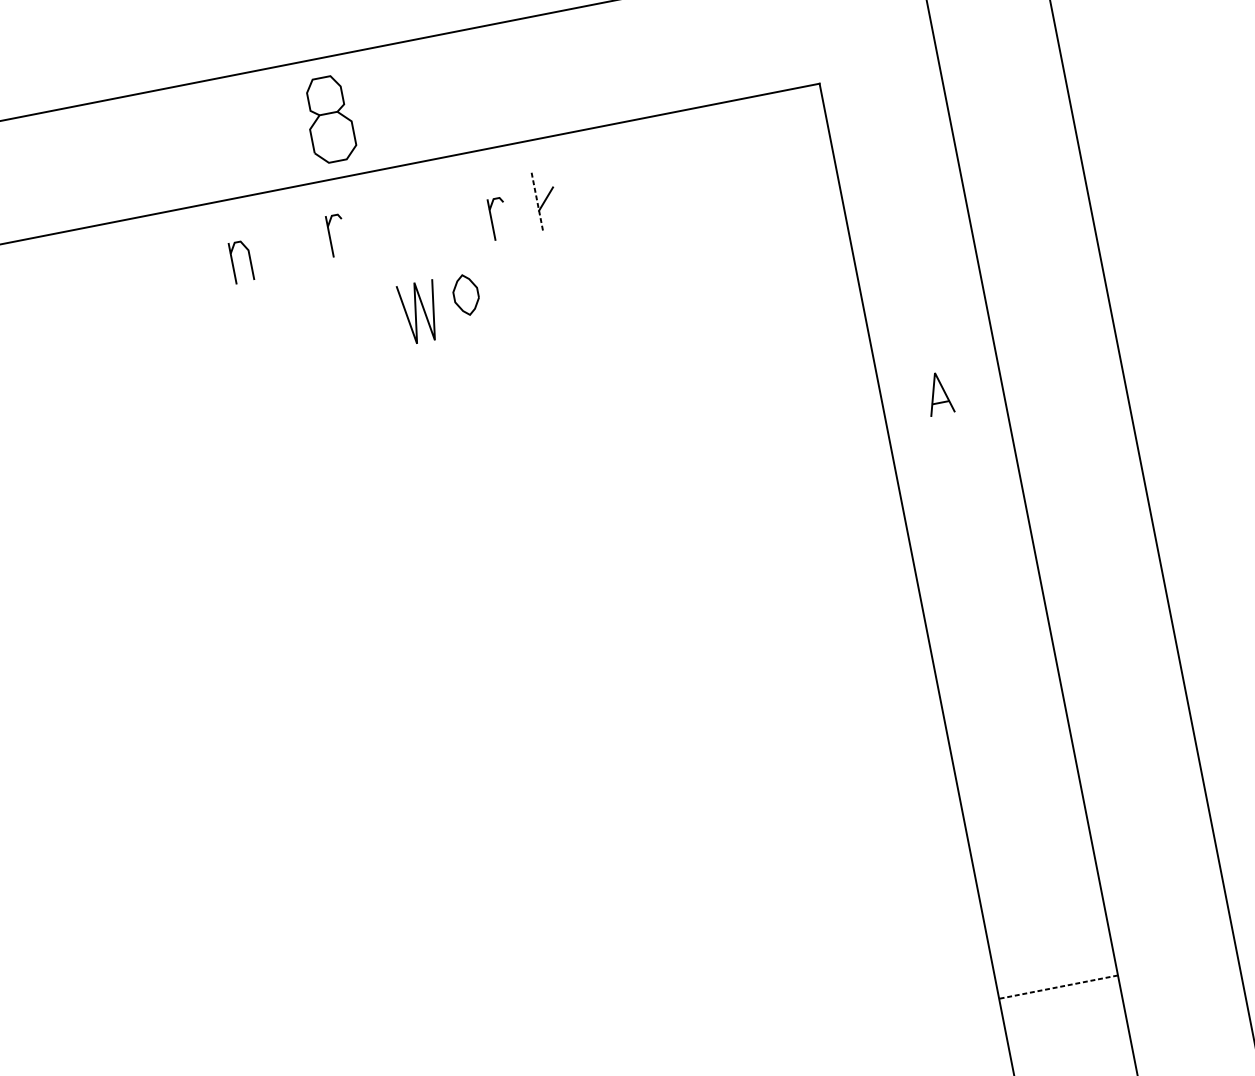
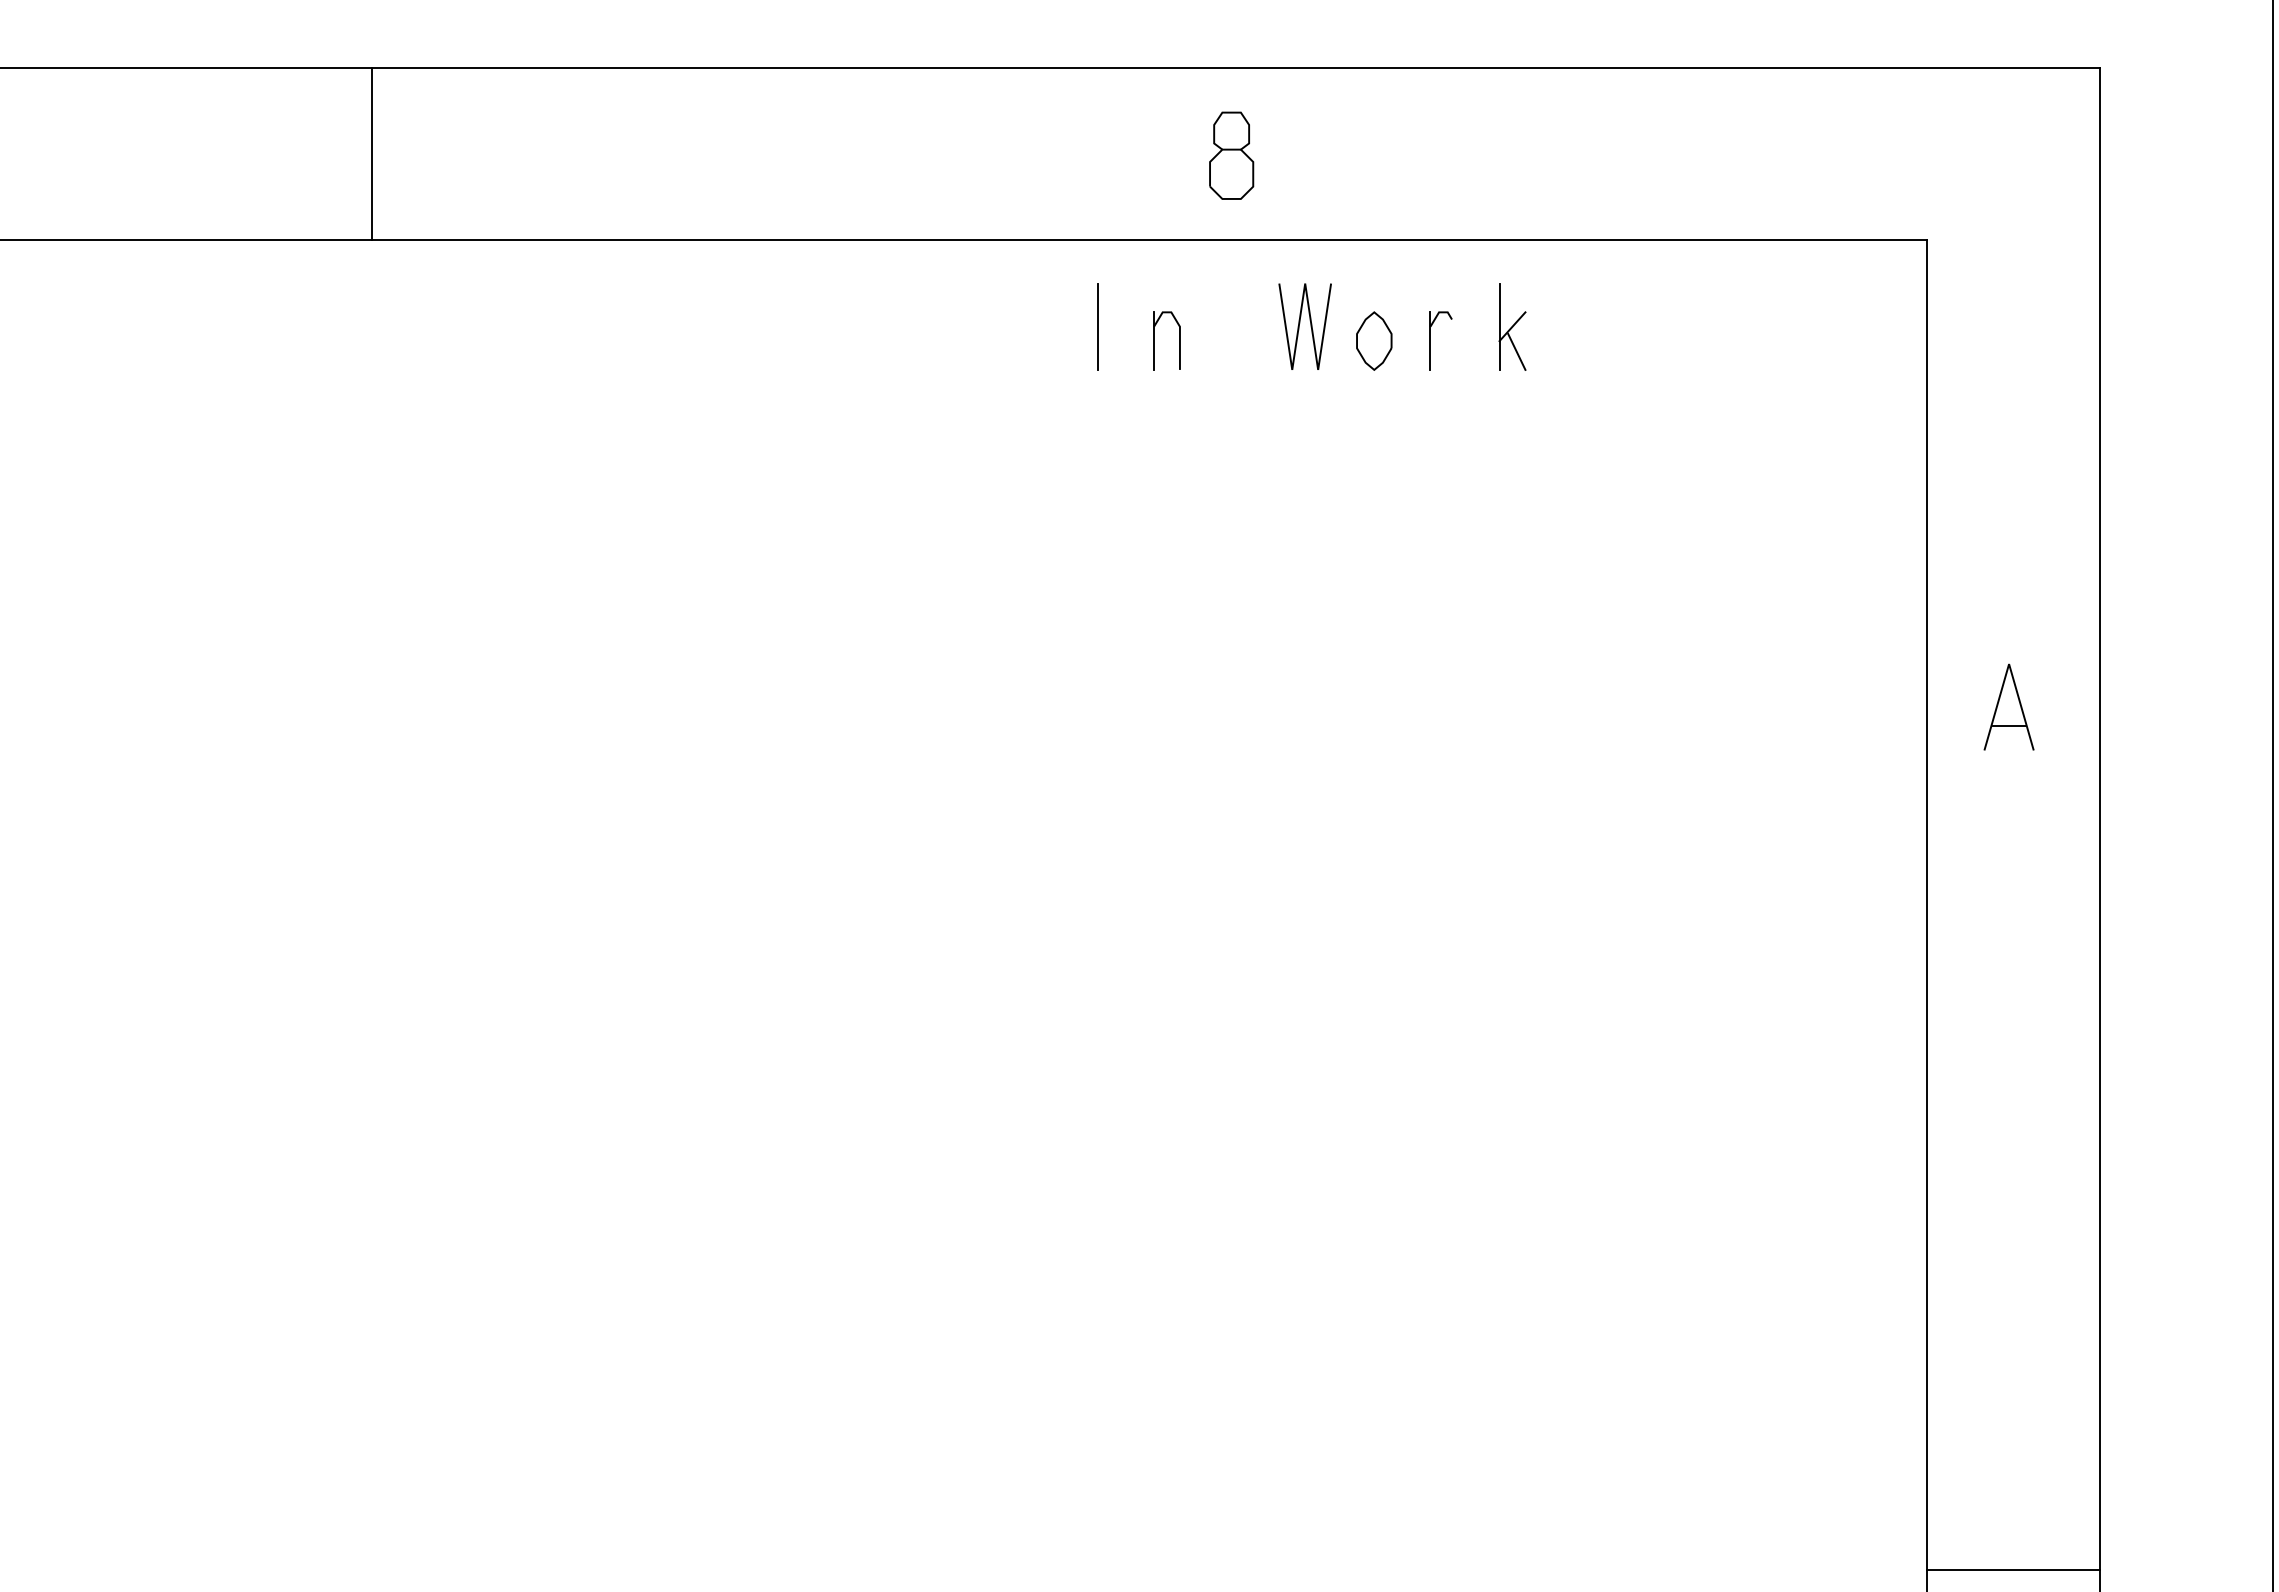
part: (329, 119) -> (1231, 155), size x0.71
line: (537, 200) -> (1499, 326), dashed -> solid
line: (552, 215) -> (1516, 351), added
part: (329, 236) -> (1199, 319), removed
line: (260, 254) -> (1097, 326), added
part: (232, 263) -> (1154, 340), moved
part: (466, 294) -> (1374, 340), moved
line: (416, 310) -> (1300, 323), moved
part: (938, 393) -> (2008, 706), size x1.43
line: (1057, 987) -> (2012, 1570), dashed -> solid

